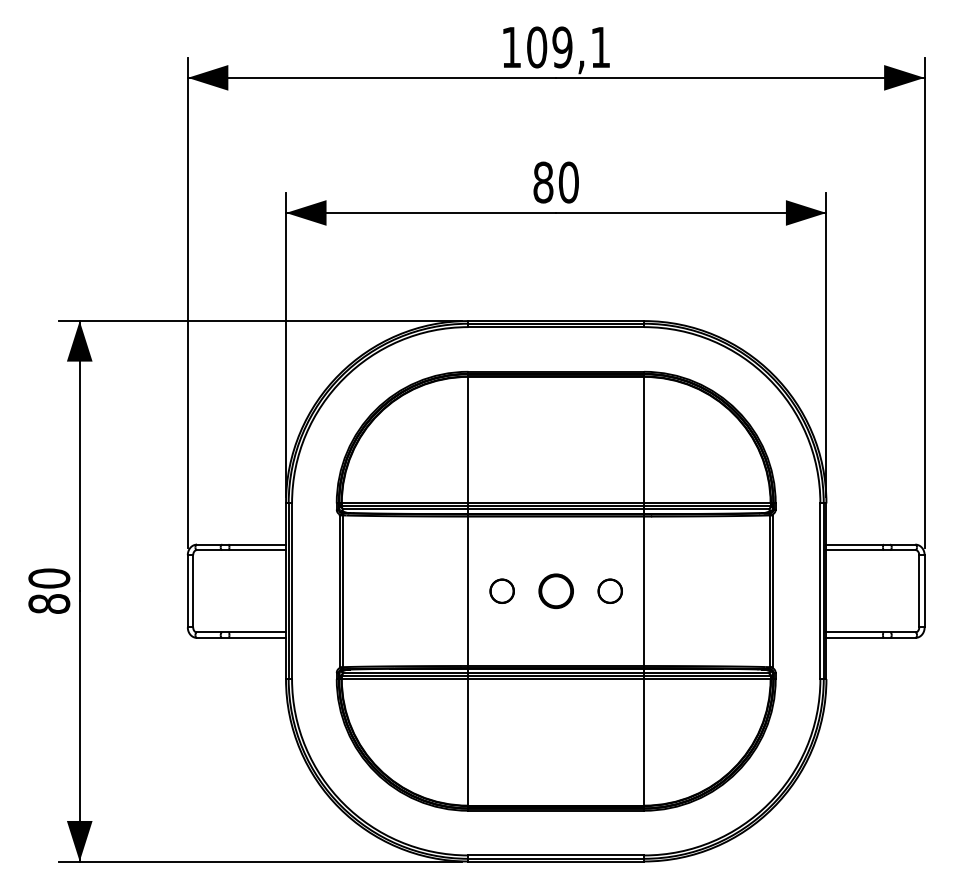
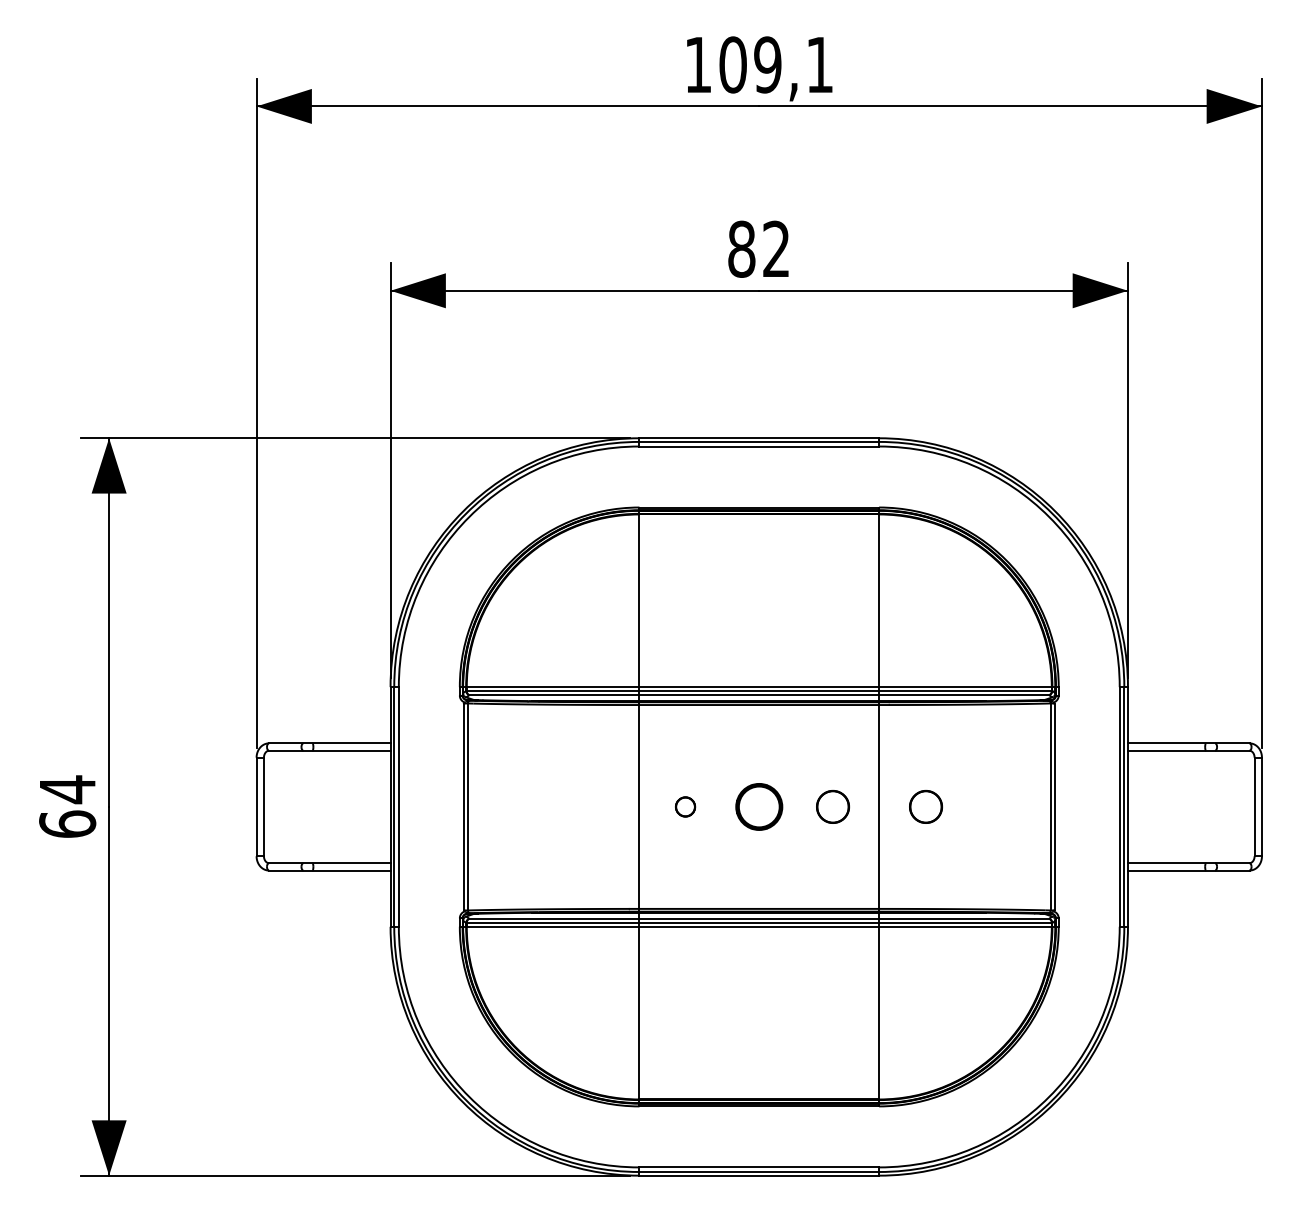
text: (568, 181) -> (776, 248), 80 -> 82
text: (49, 590) -> (67, 806), 80 -> 64
circle: (502, 590) -> (685, 806), size x0.6
circle: (678, 590) -> (925, 806), added

